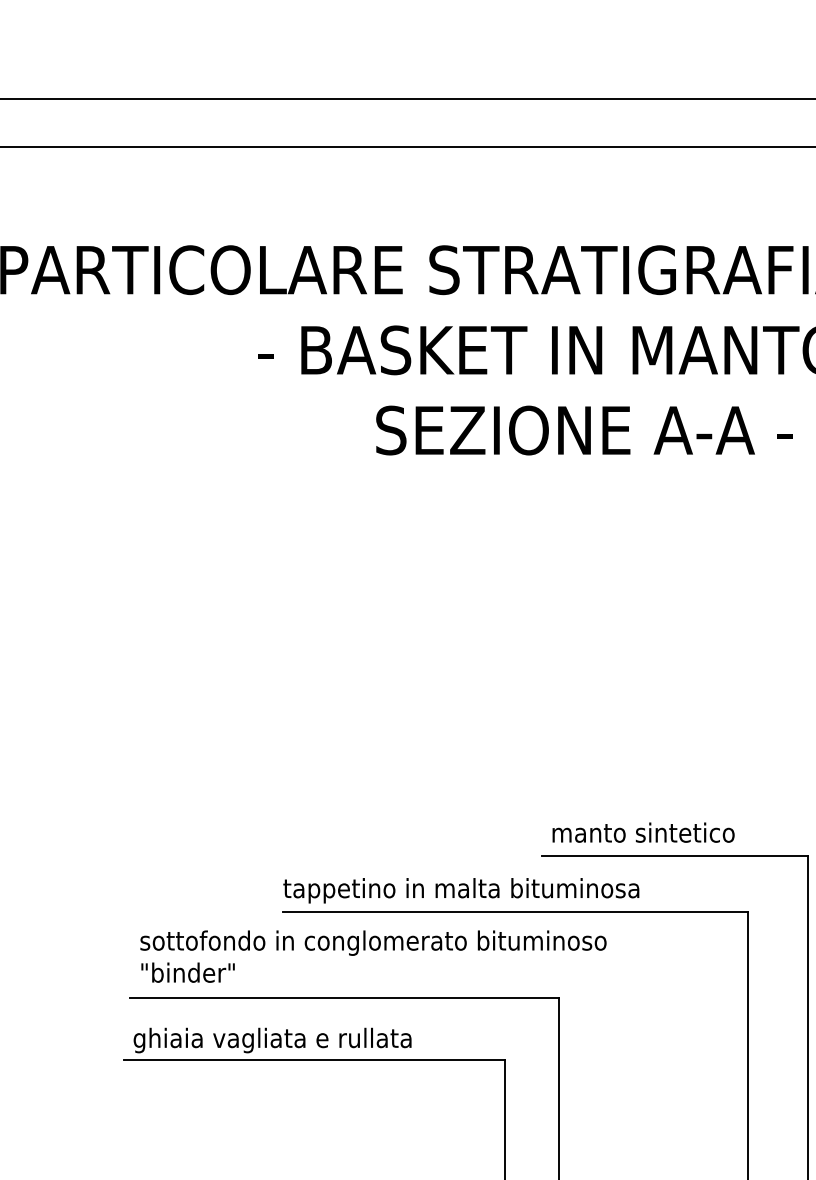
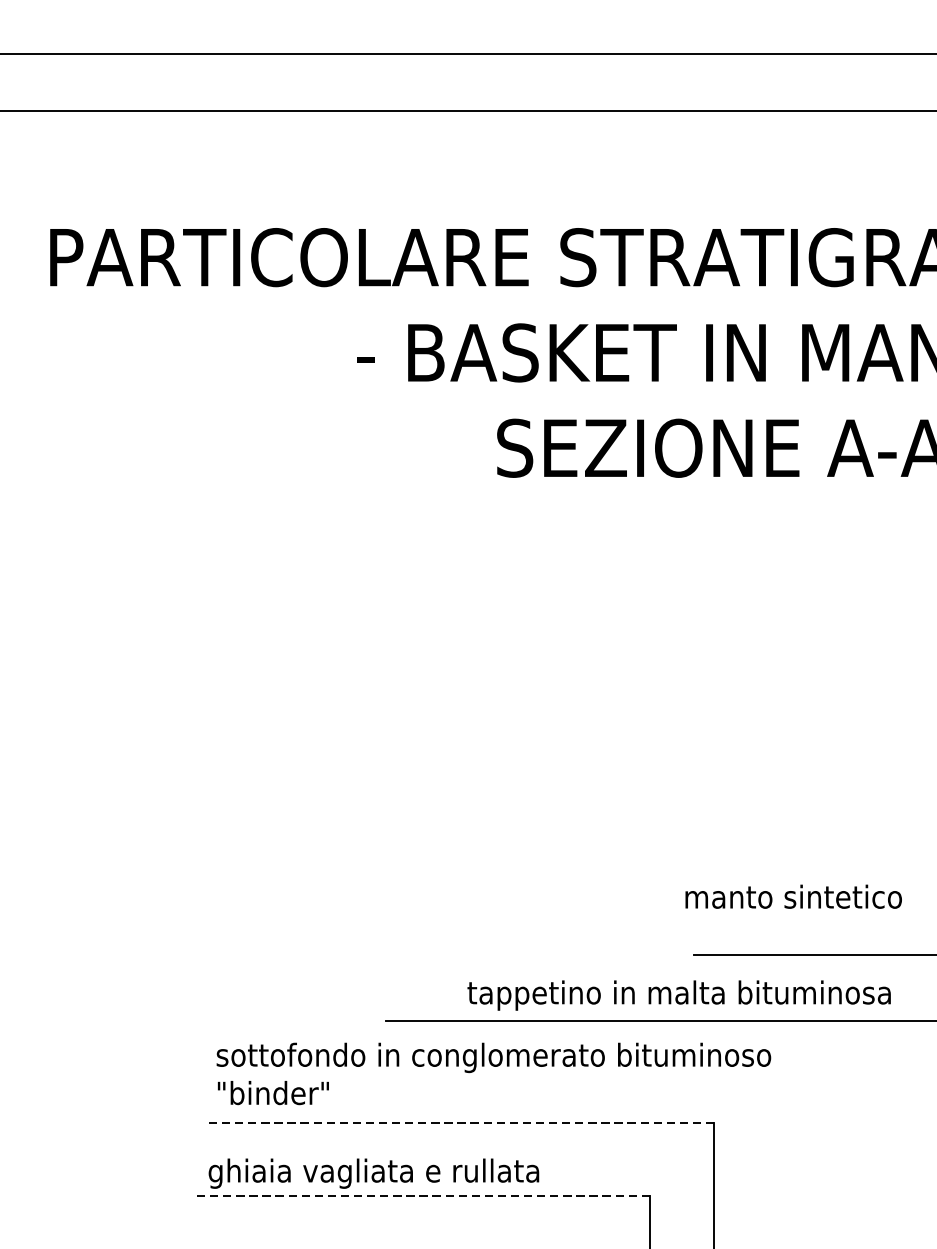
text: (643, 832) -> (793, 896), moved
text: (461, 890) -> (679, 995), moved
line: (344, 997) -> (459, 1122), solid -> dashed
line: (314, 1059) -> (423, 1196), solid -> dashed

